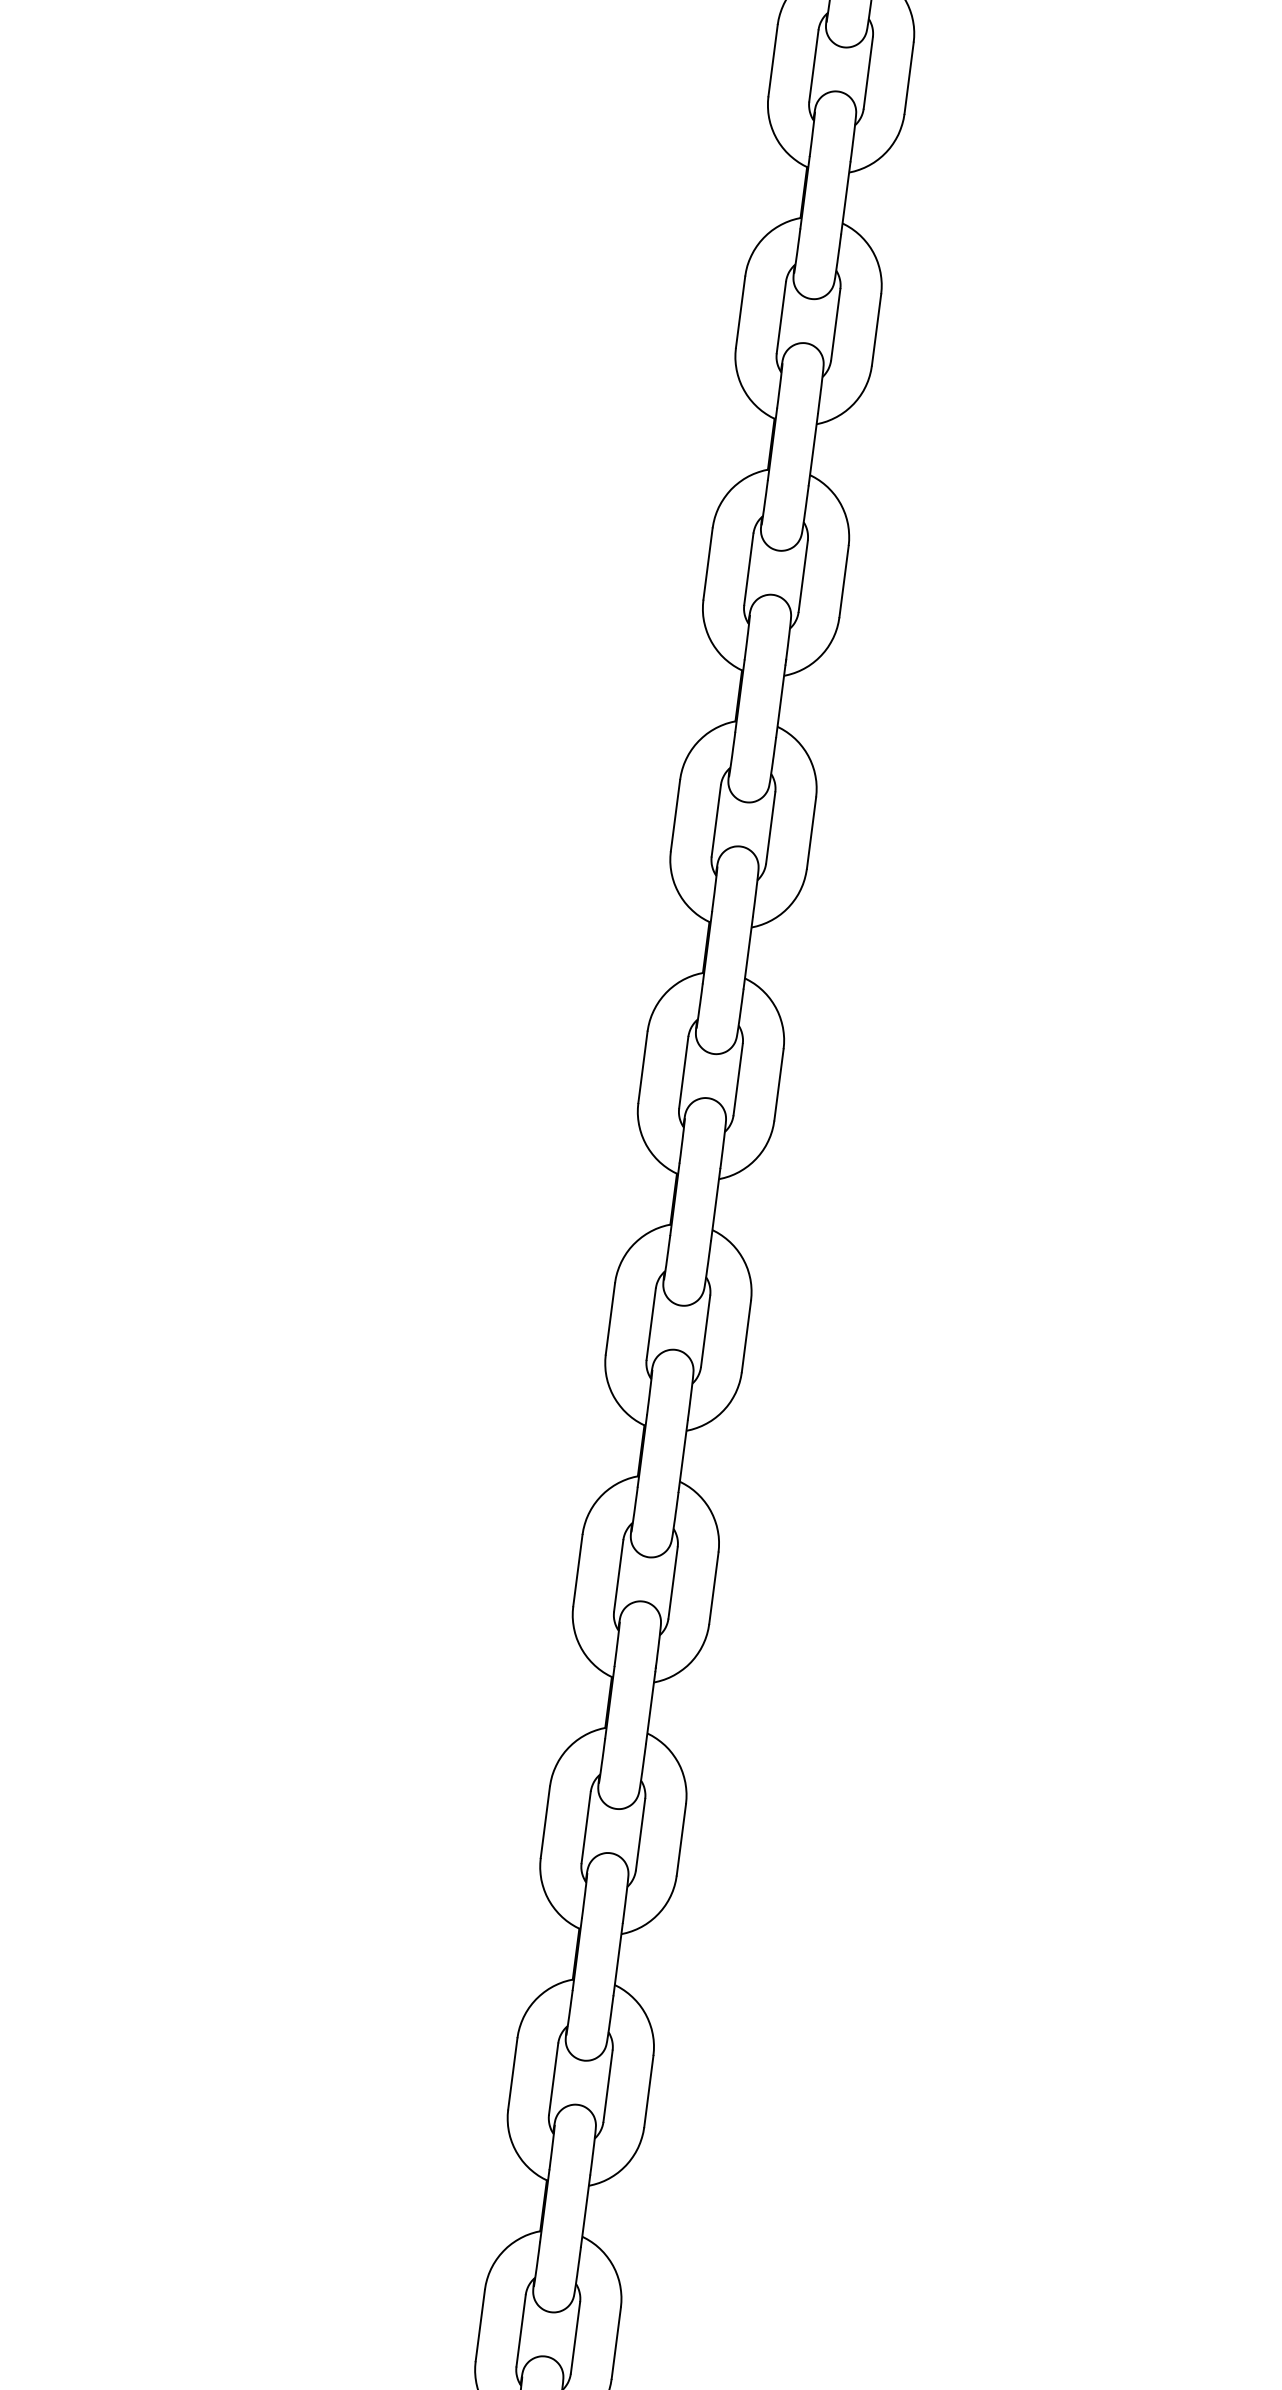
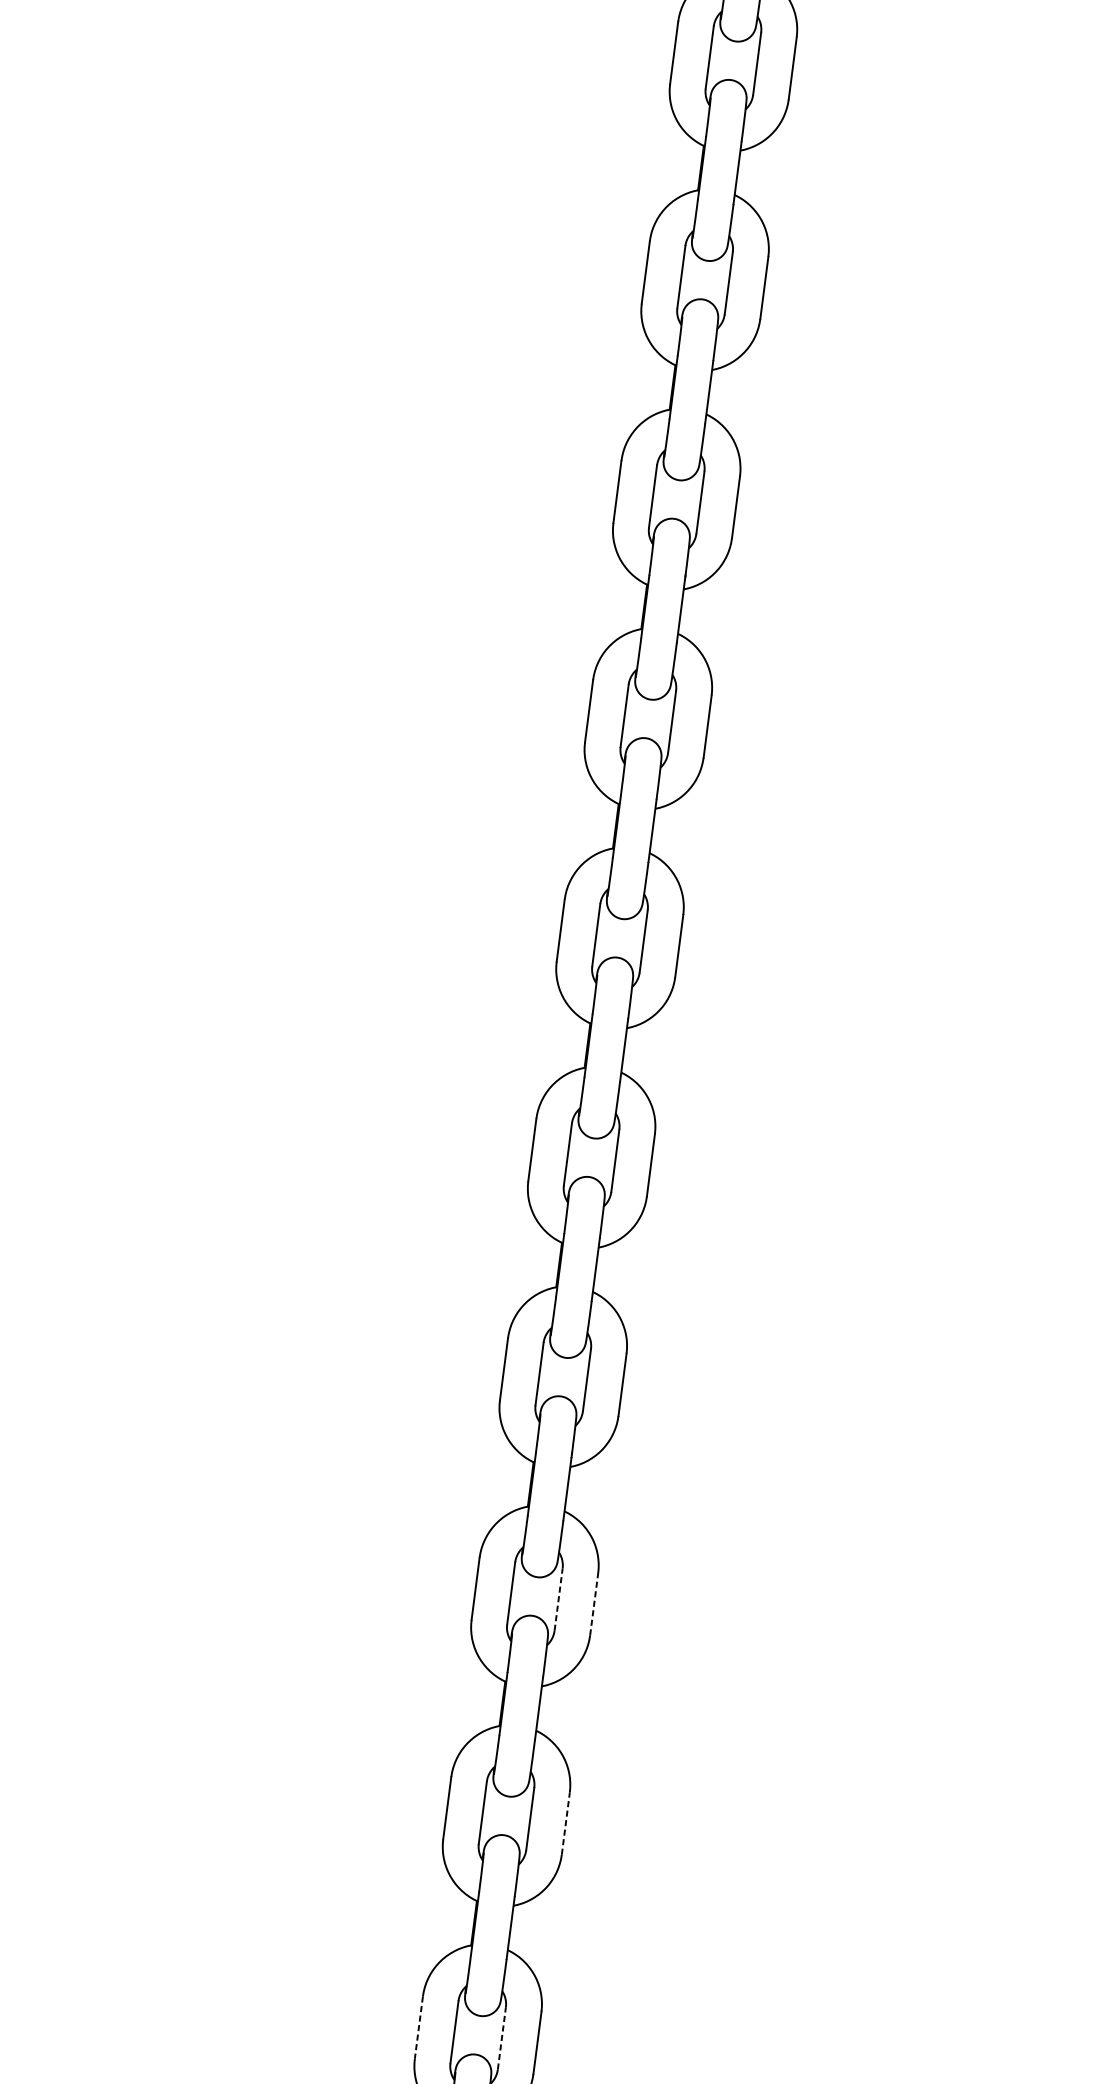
line: (640, 1834) -> (558, 1599), solid -> dashed
line: (681, 1839) -> (594, 1603), solid -> dashed
line: (648, 2091) -> (565, 1823), solid -> dashed
line: (480, 2325) -> (419, 2027), solid -> dashed
line: (575, 2337) -> (501, 2038), solid -> dashed

